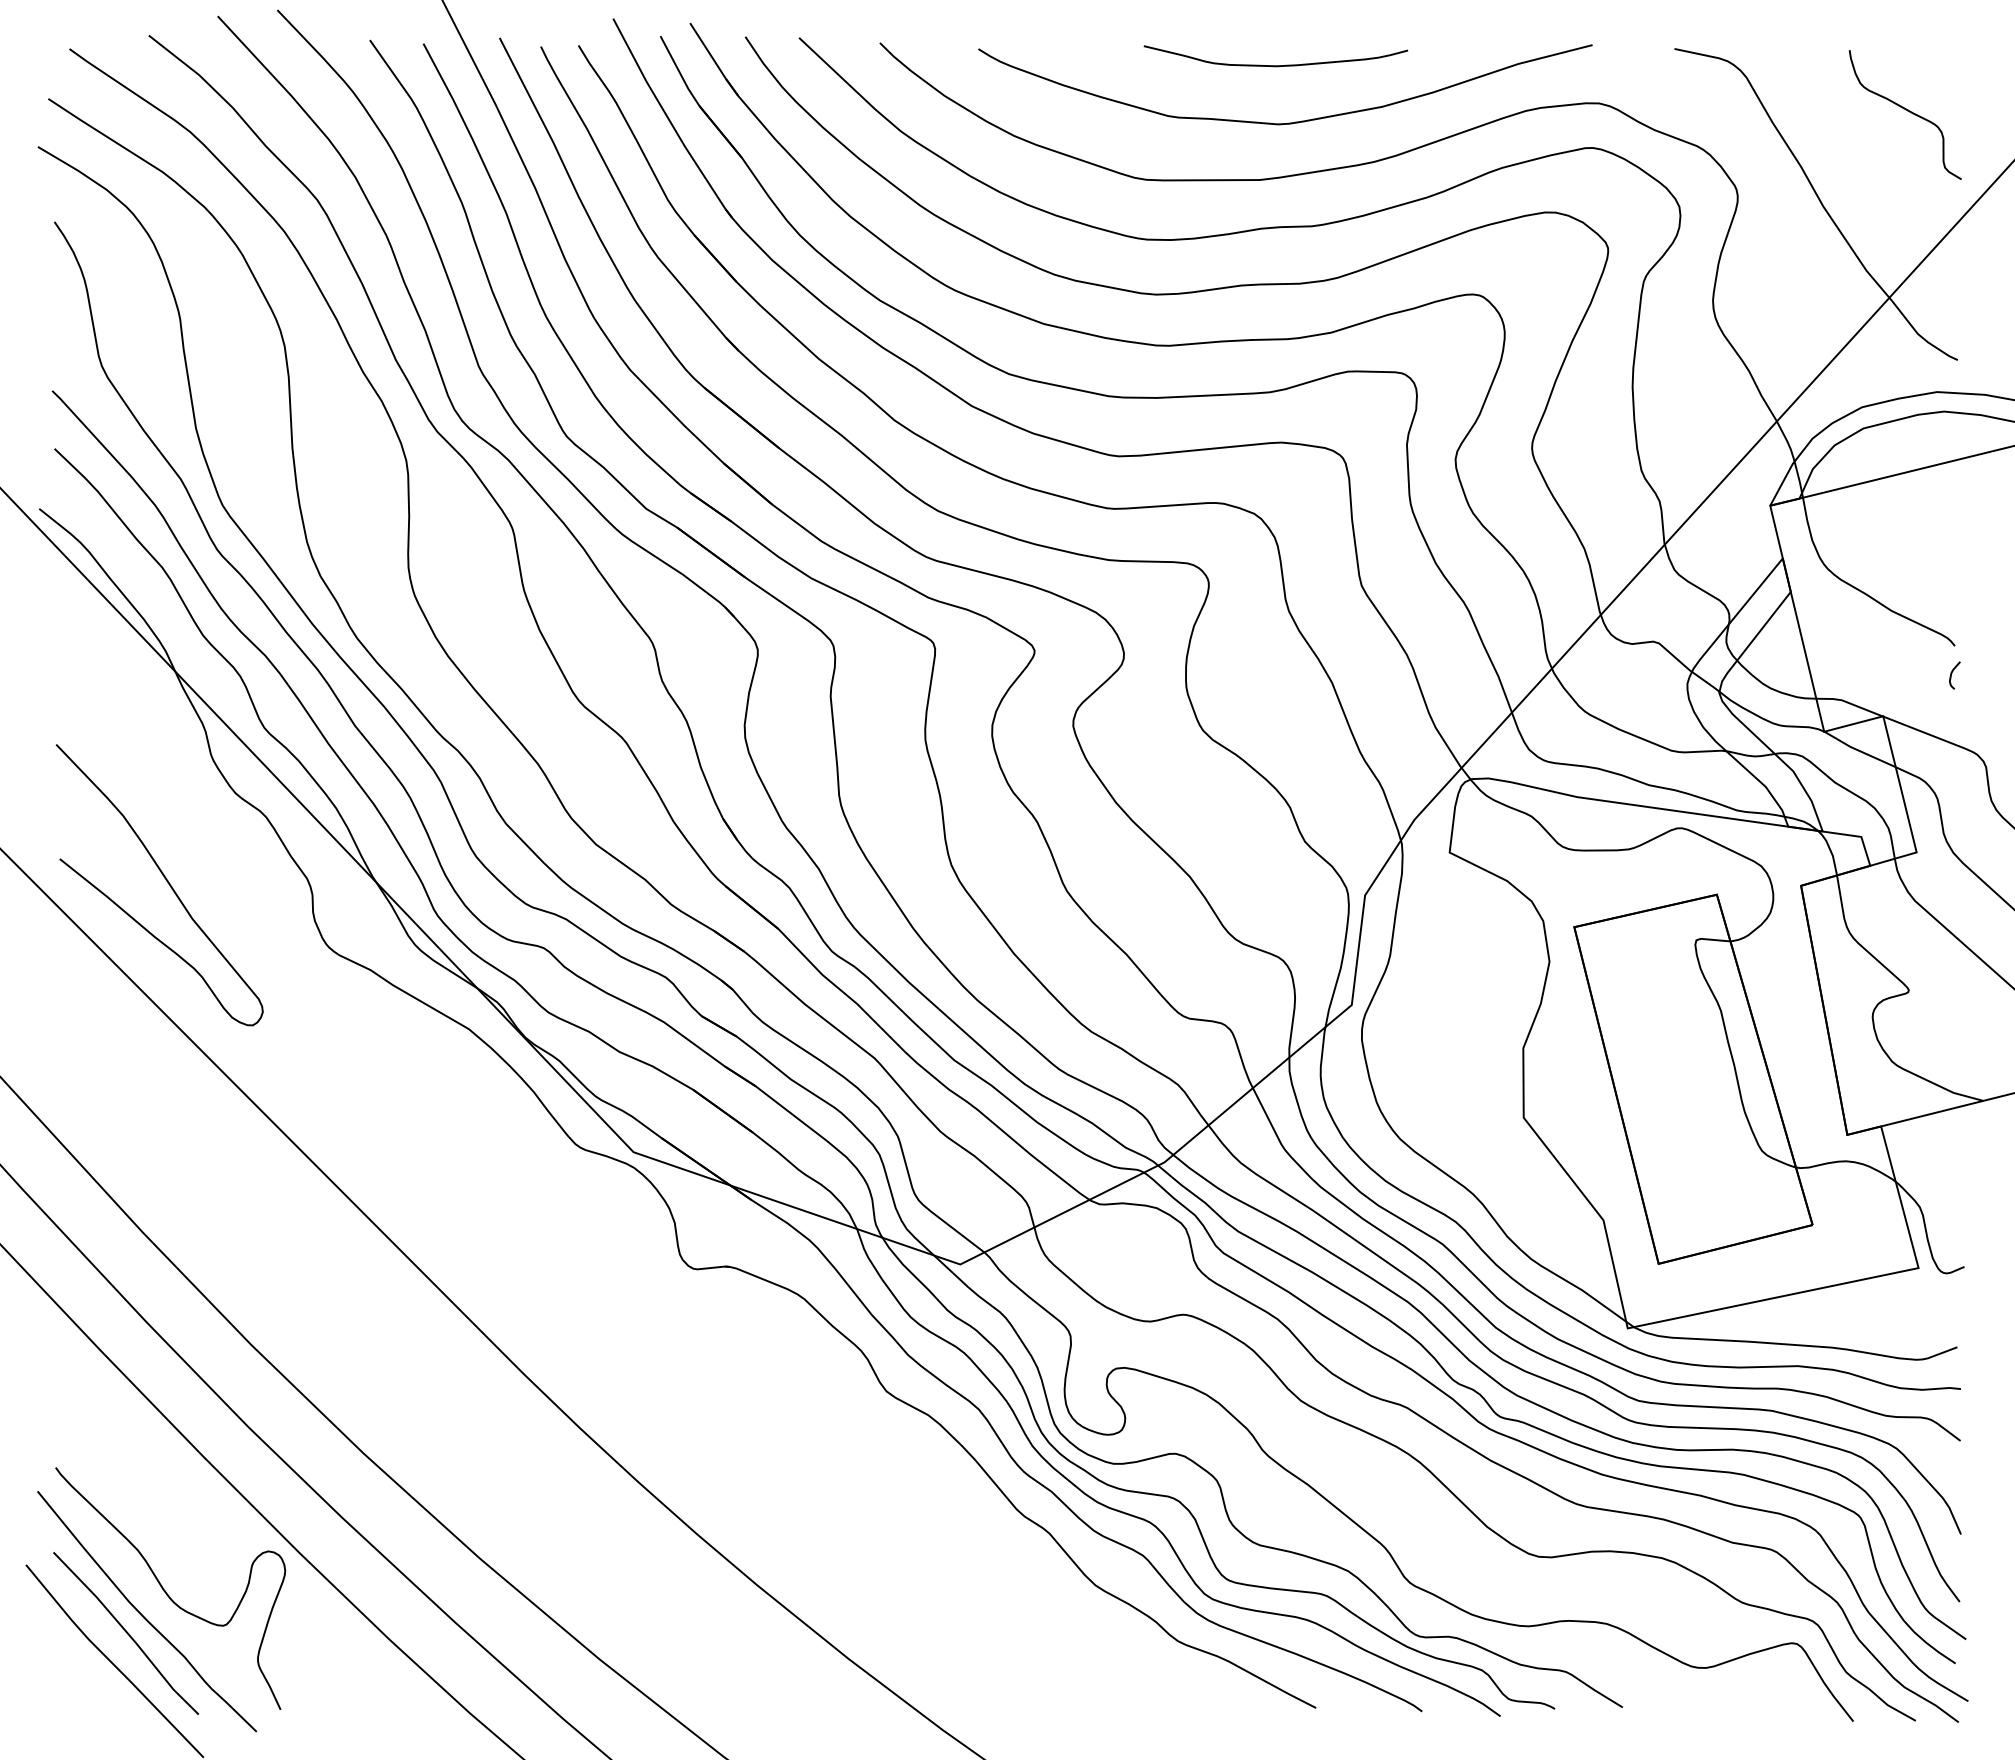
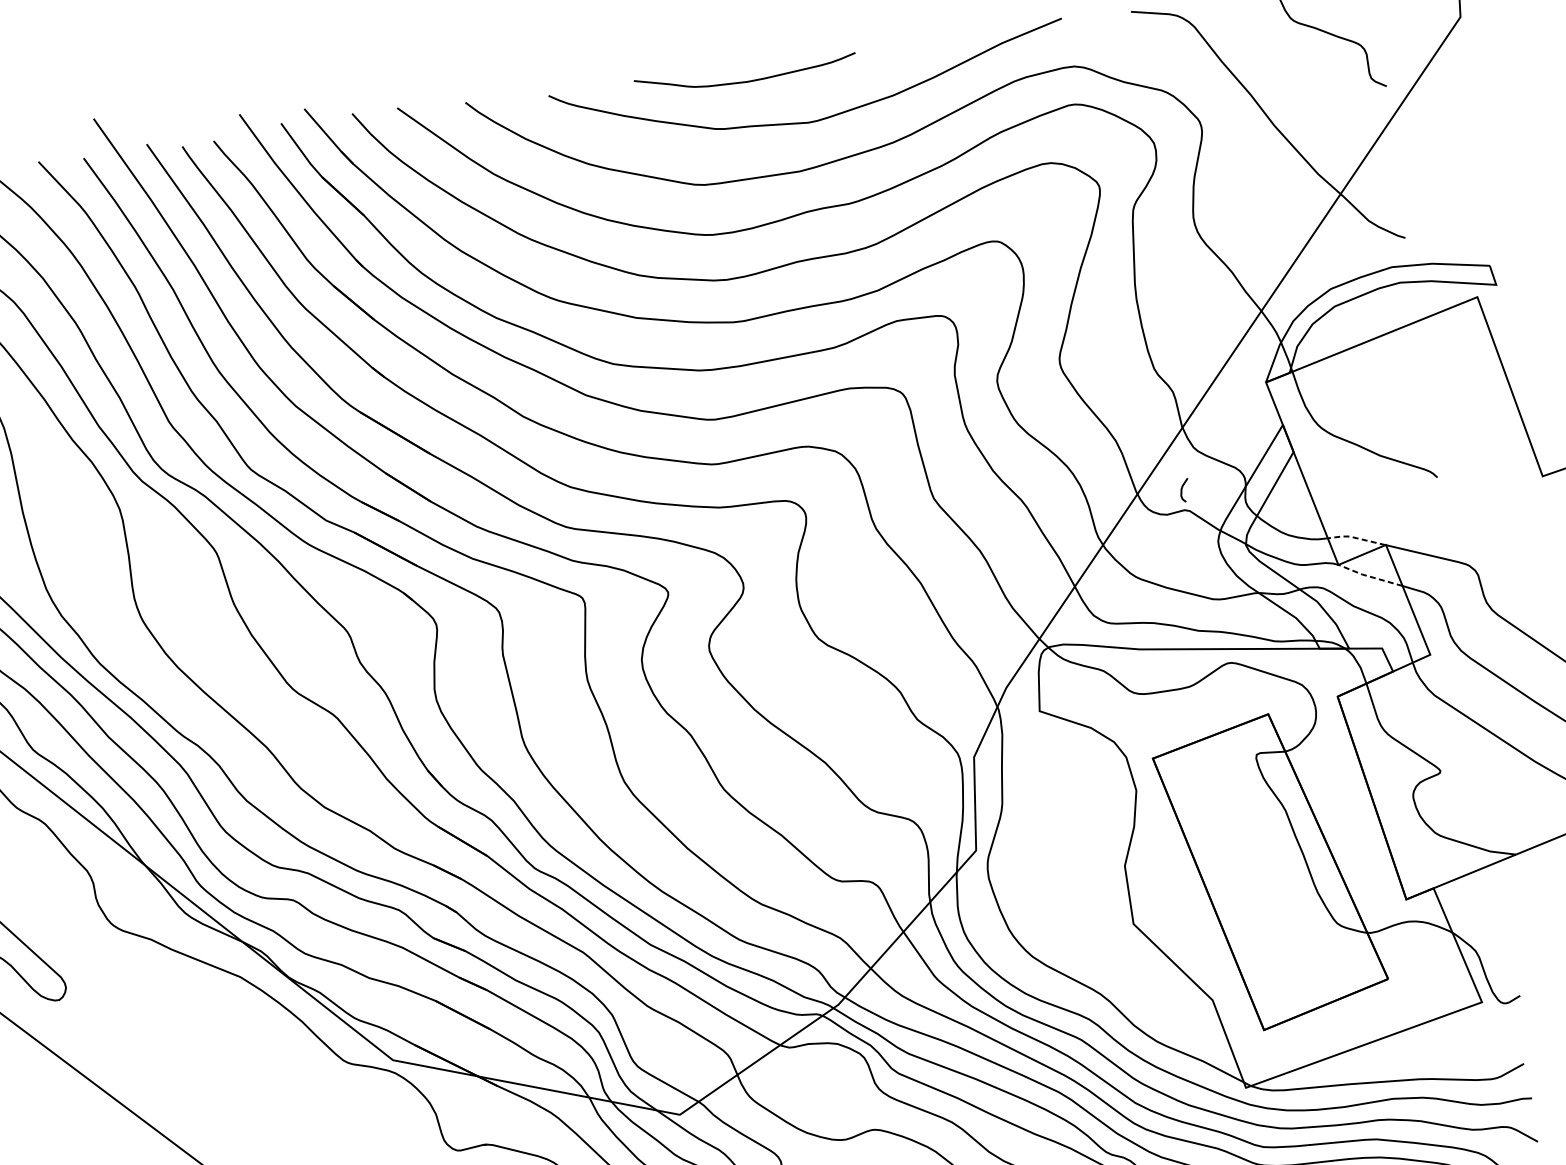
curve: (1275, 65) -> (746, 81), moved
curve: (1952, 673) -> (1182, 489), moved
line: (1848, 702) -> (1355, 537), solid -> dashed
line: (1858, 750) -> (1369, 576), solid -> dashed

